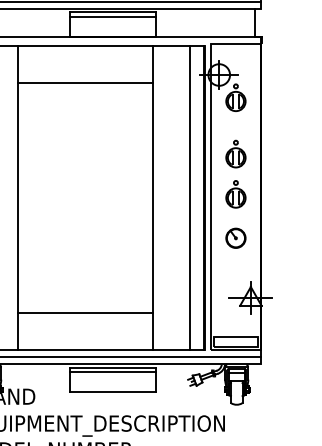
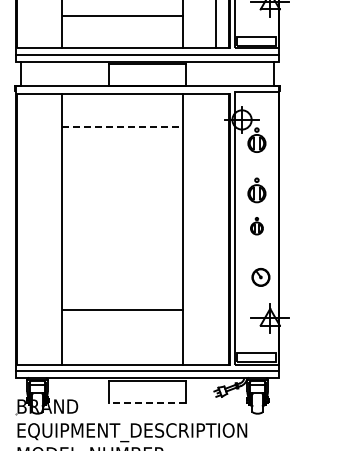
line: (113, 17) -> (147, 68), removed
line: (86, 82) -> (123, 126), solid -> dashed
part: (235, 193) -> (256, 225), size x0.7
line: (190, 197) -> (216, 229), removed
part: (235, 238) -> (260, 277), moved
line: (85, 313) -> (122, 310), moved
line: (113, 371) -> (147, 384), removed
line: (113, 392) -> (147, 402), solid -> dashed

